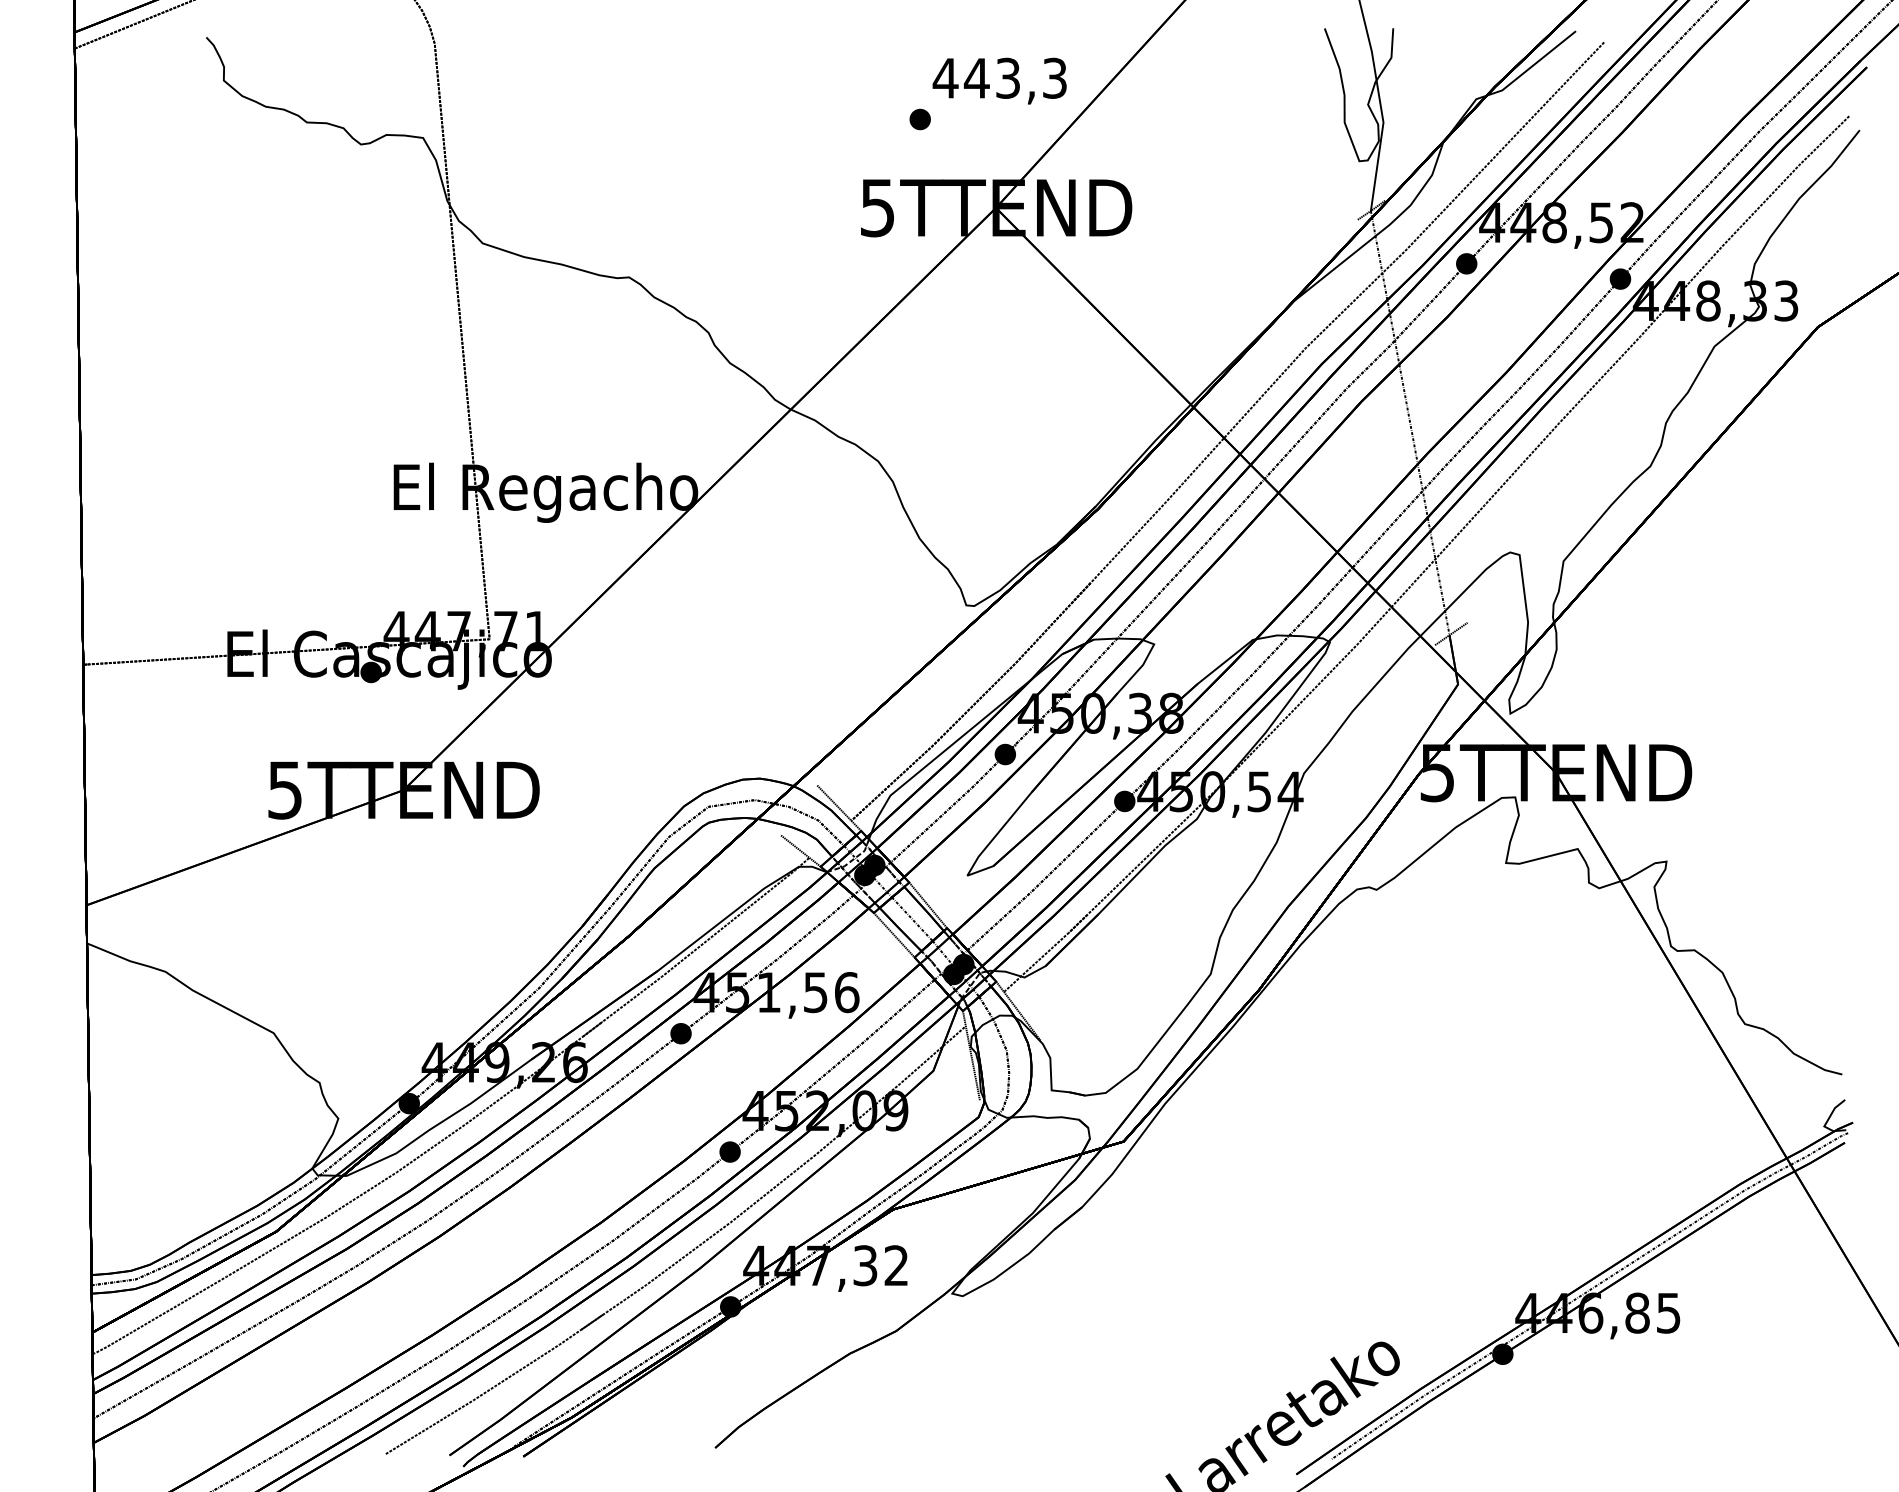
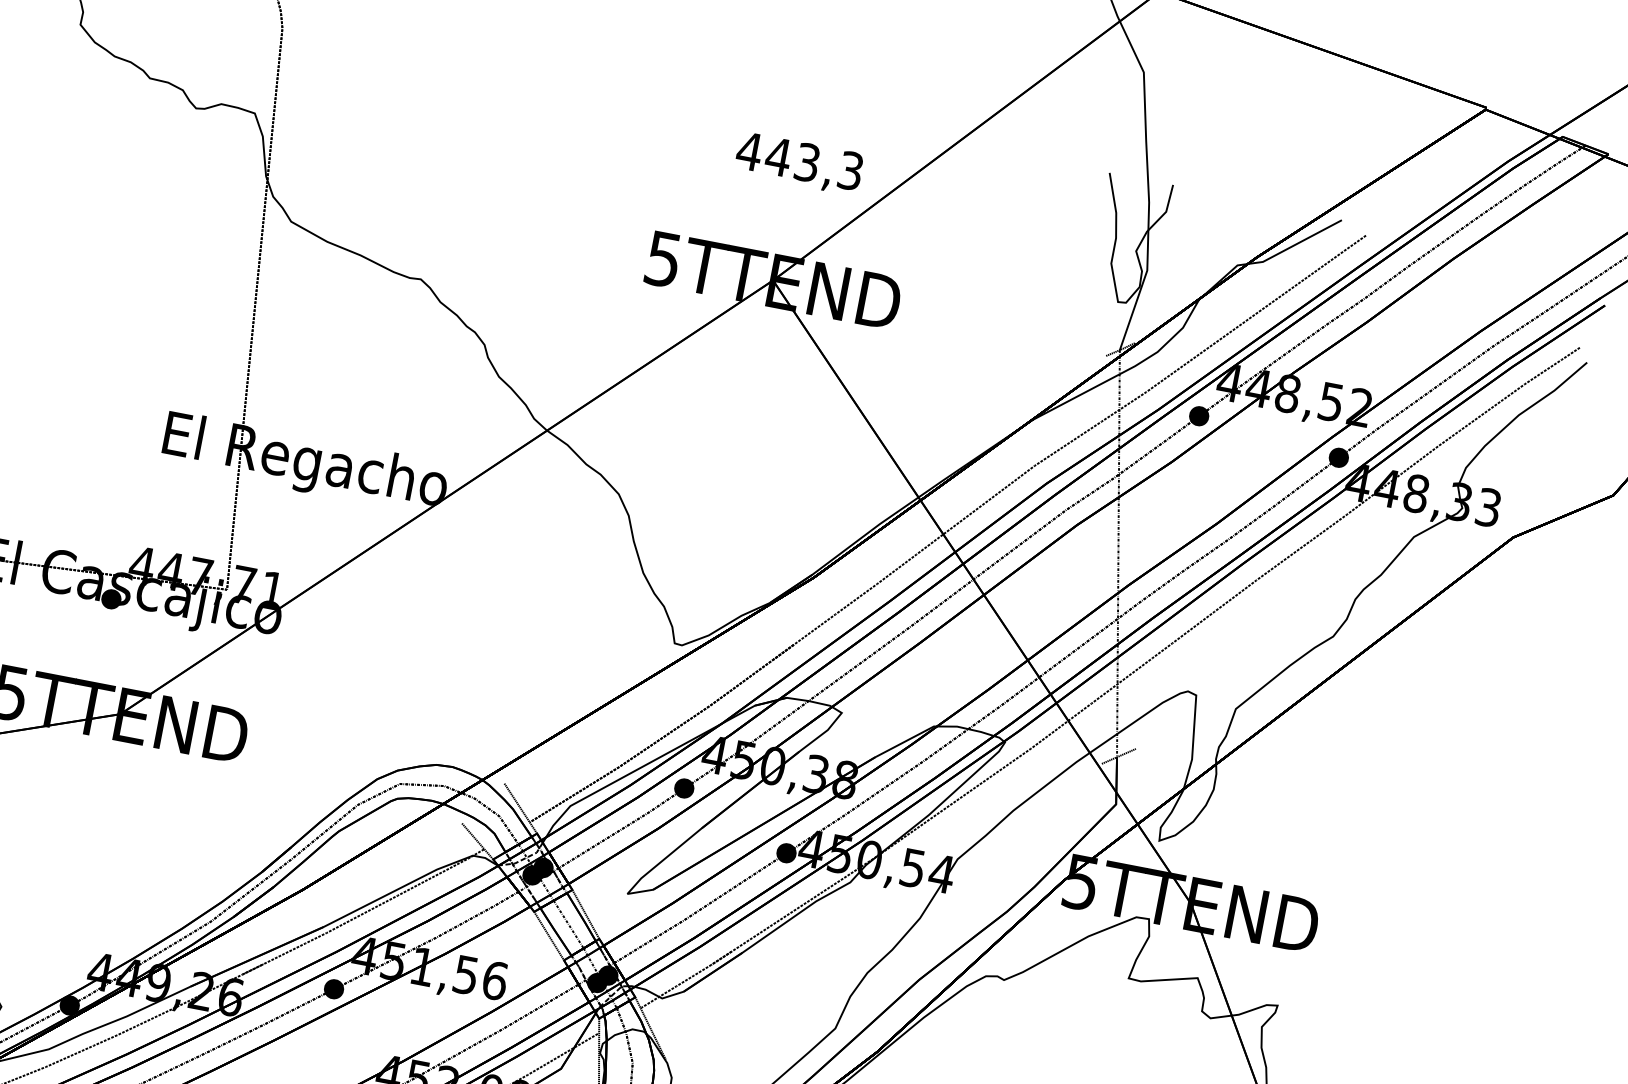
part: (919, 119) -> (718, 184), removed

